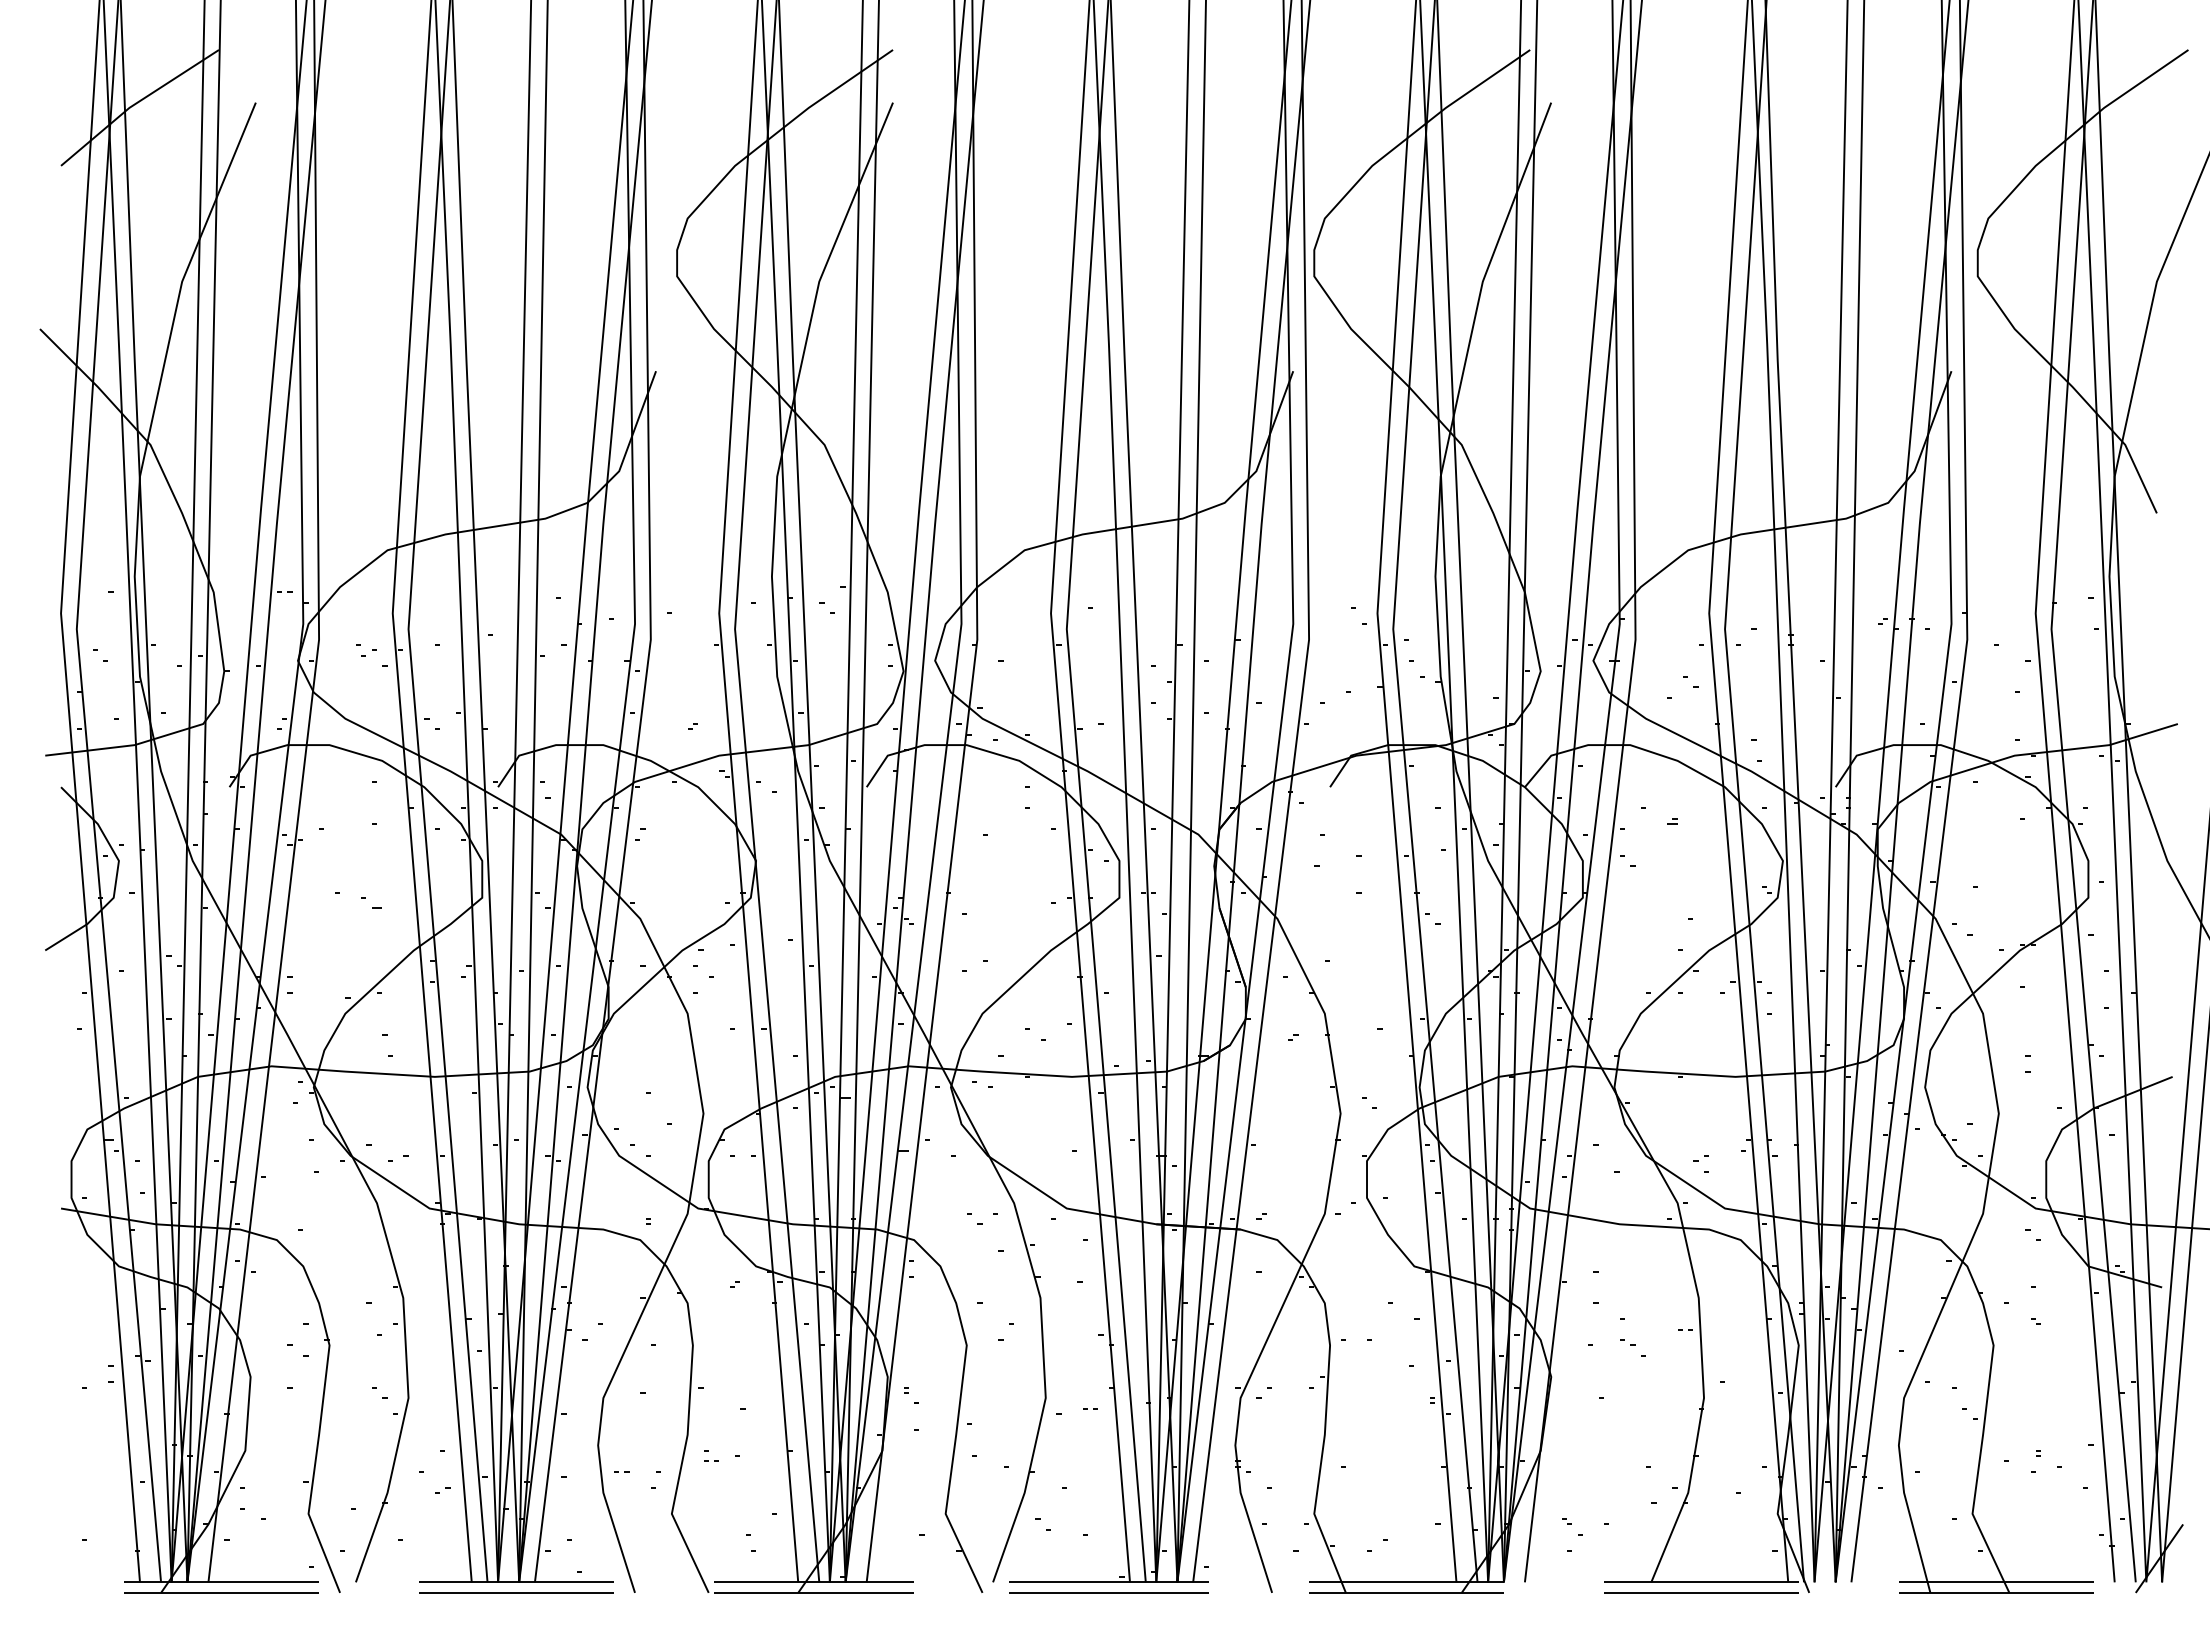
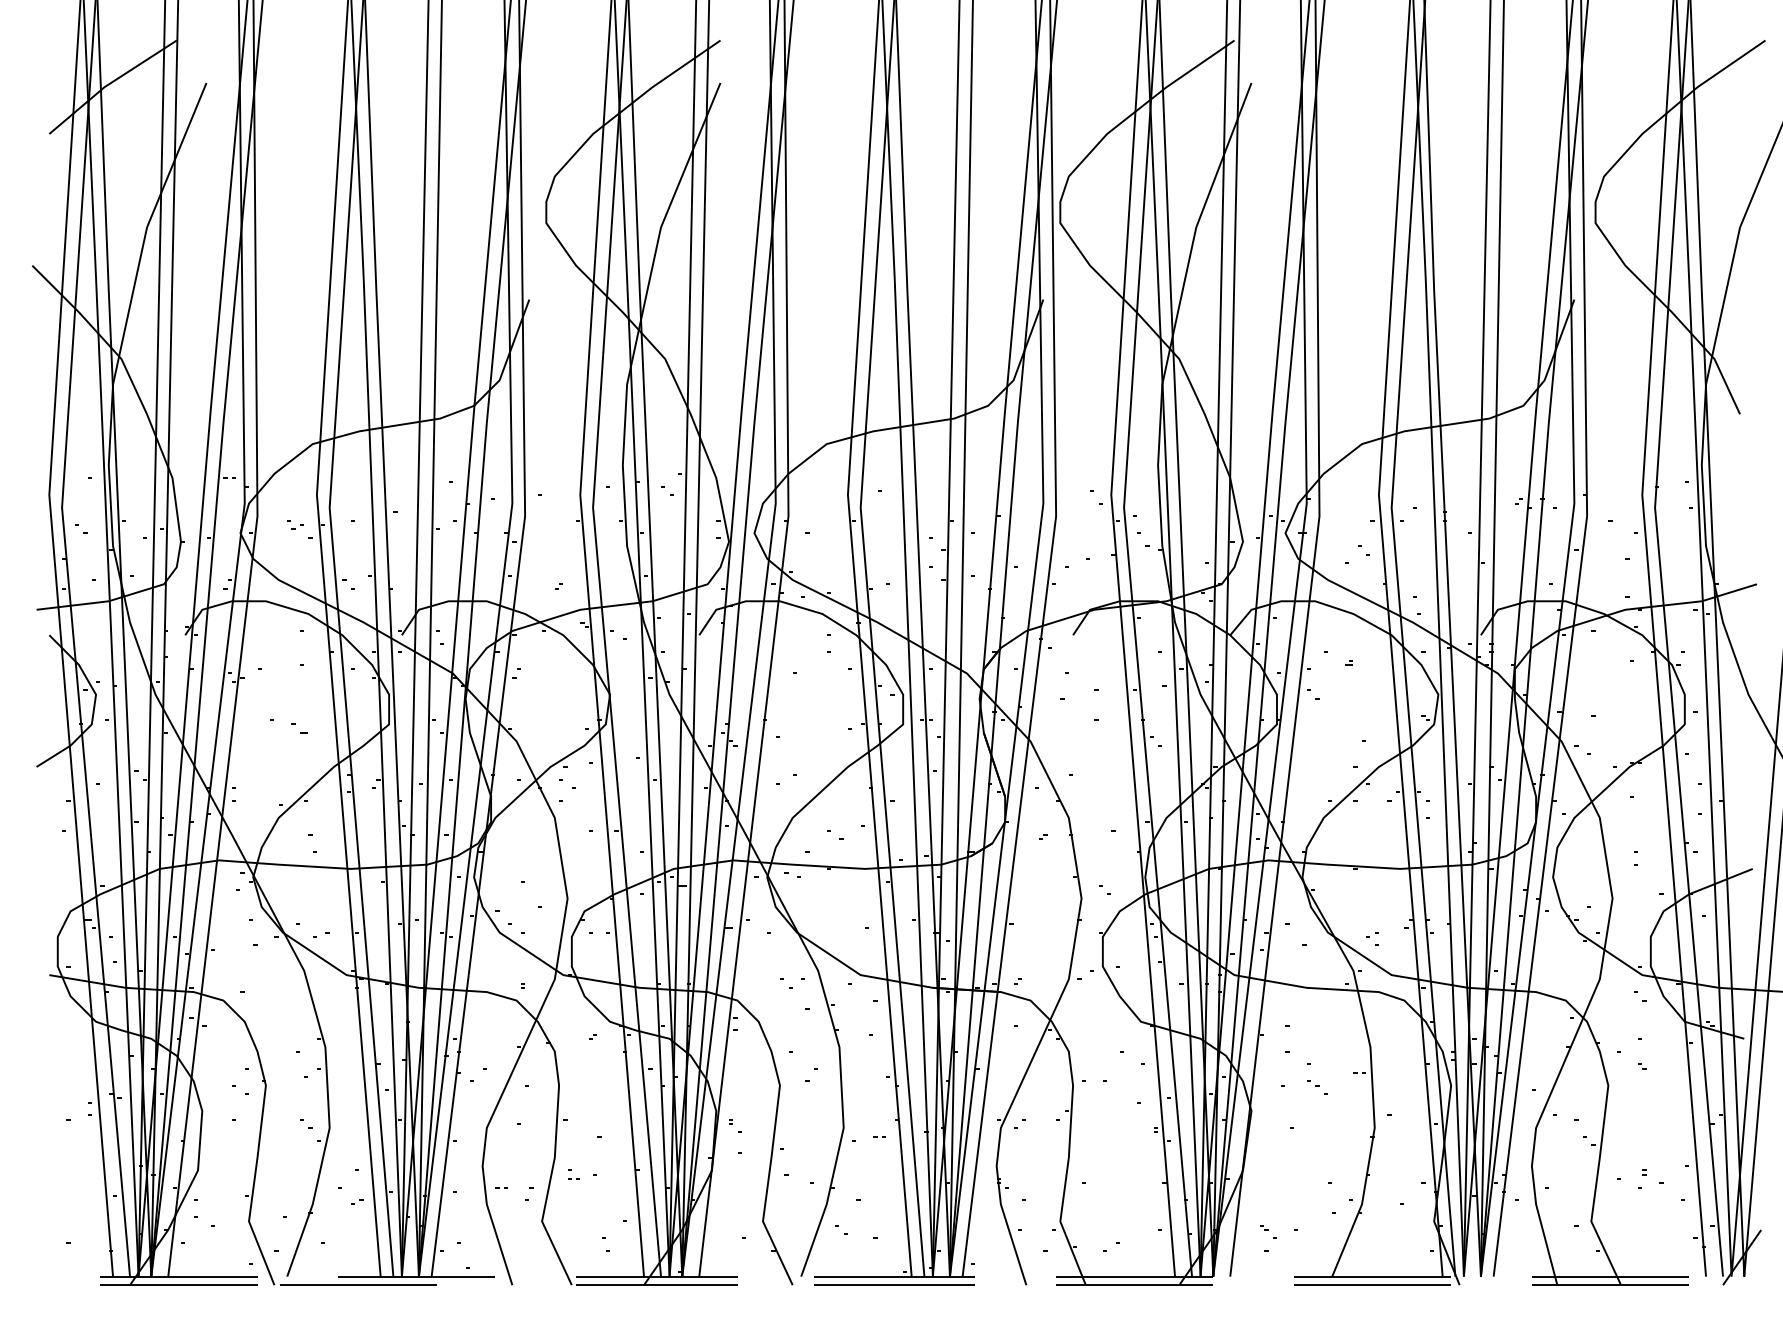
line: (516, 1592) -> (358, 1284), moved

